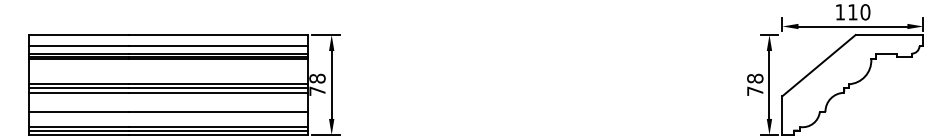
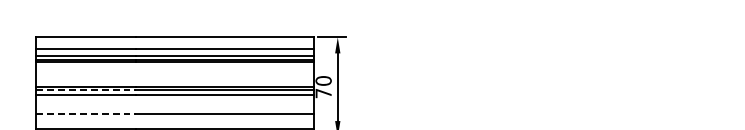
text: (317, 78) -> (323, 80), 78 -> 70
line: (79, 88) -> (86, 90), solid -> dashed
line: (79, 112) -> (86, 114), solid -> dashed

